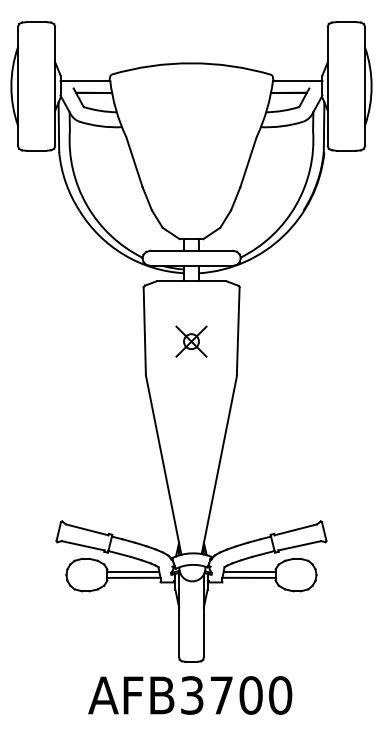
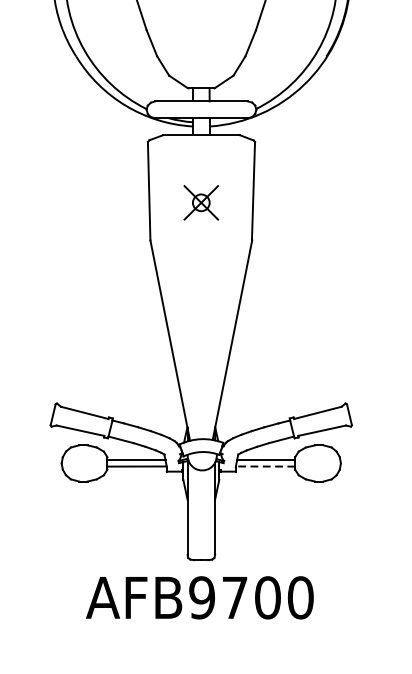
line: (248, 577) -> (264, 466), solid -> dashed
text: (191, 695) -> (201, 597), AFB3700 -> AFB9700

